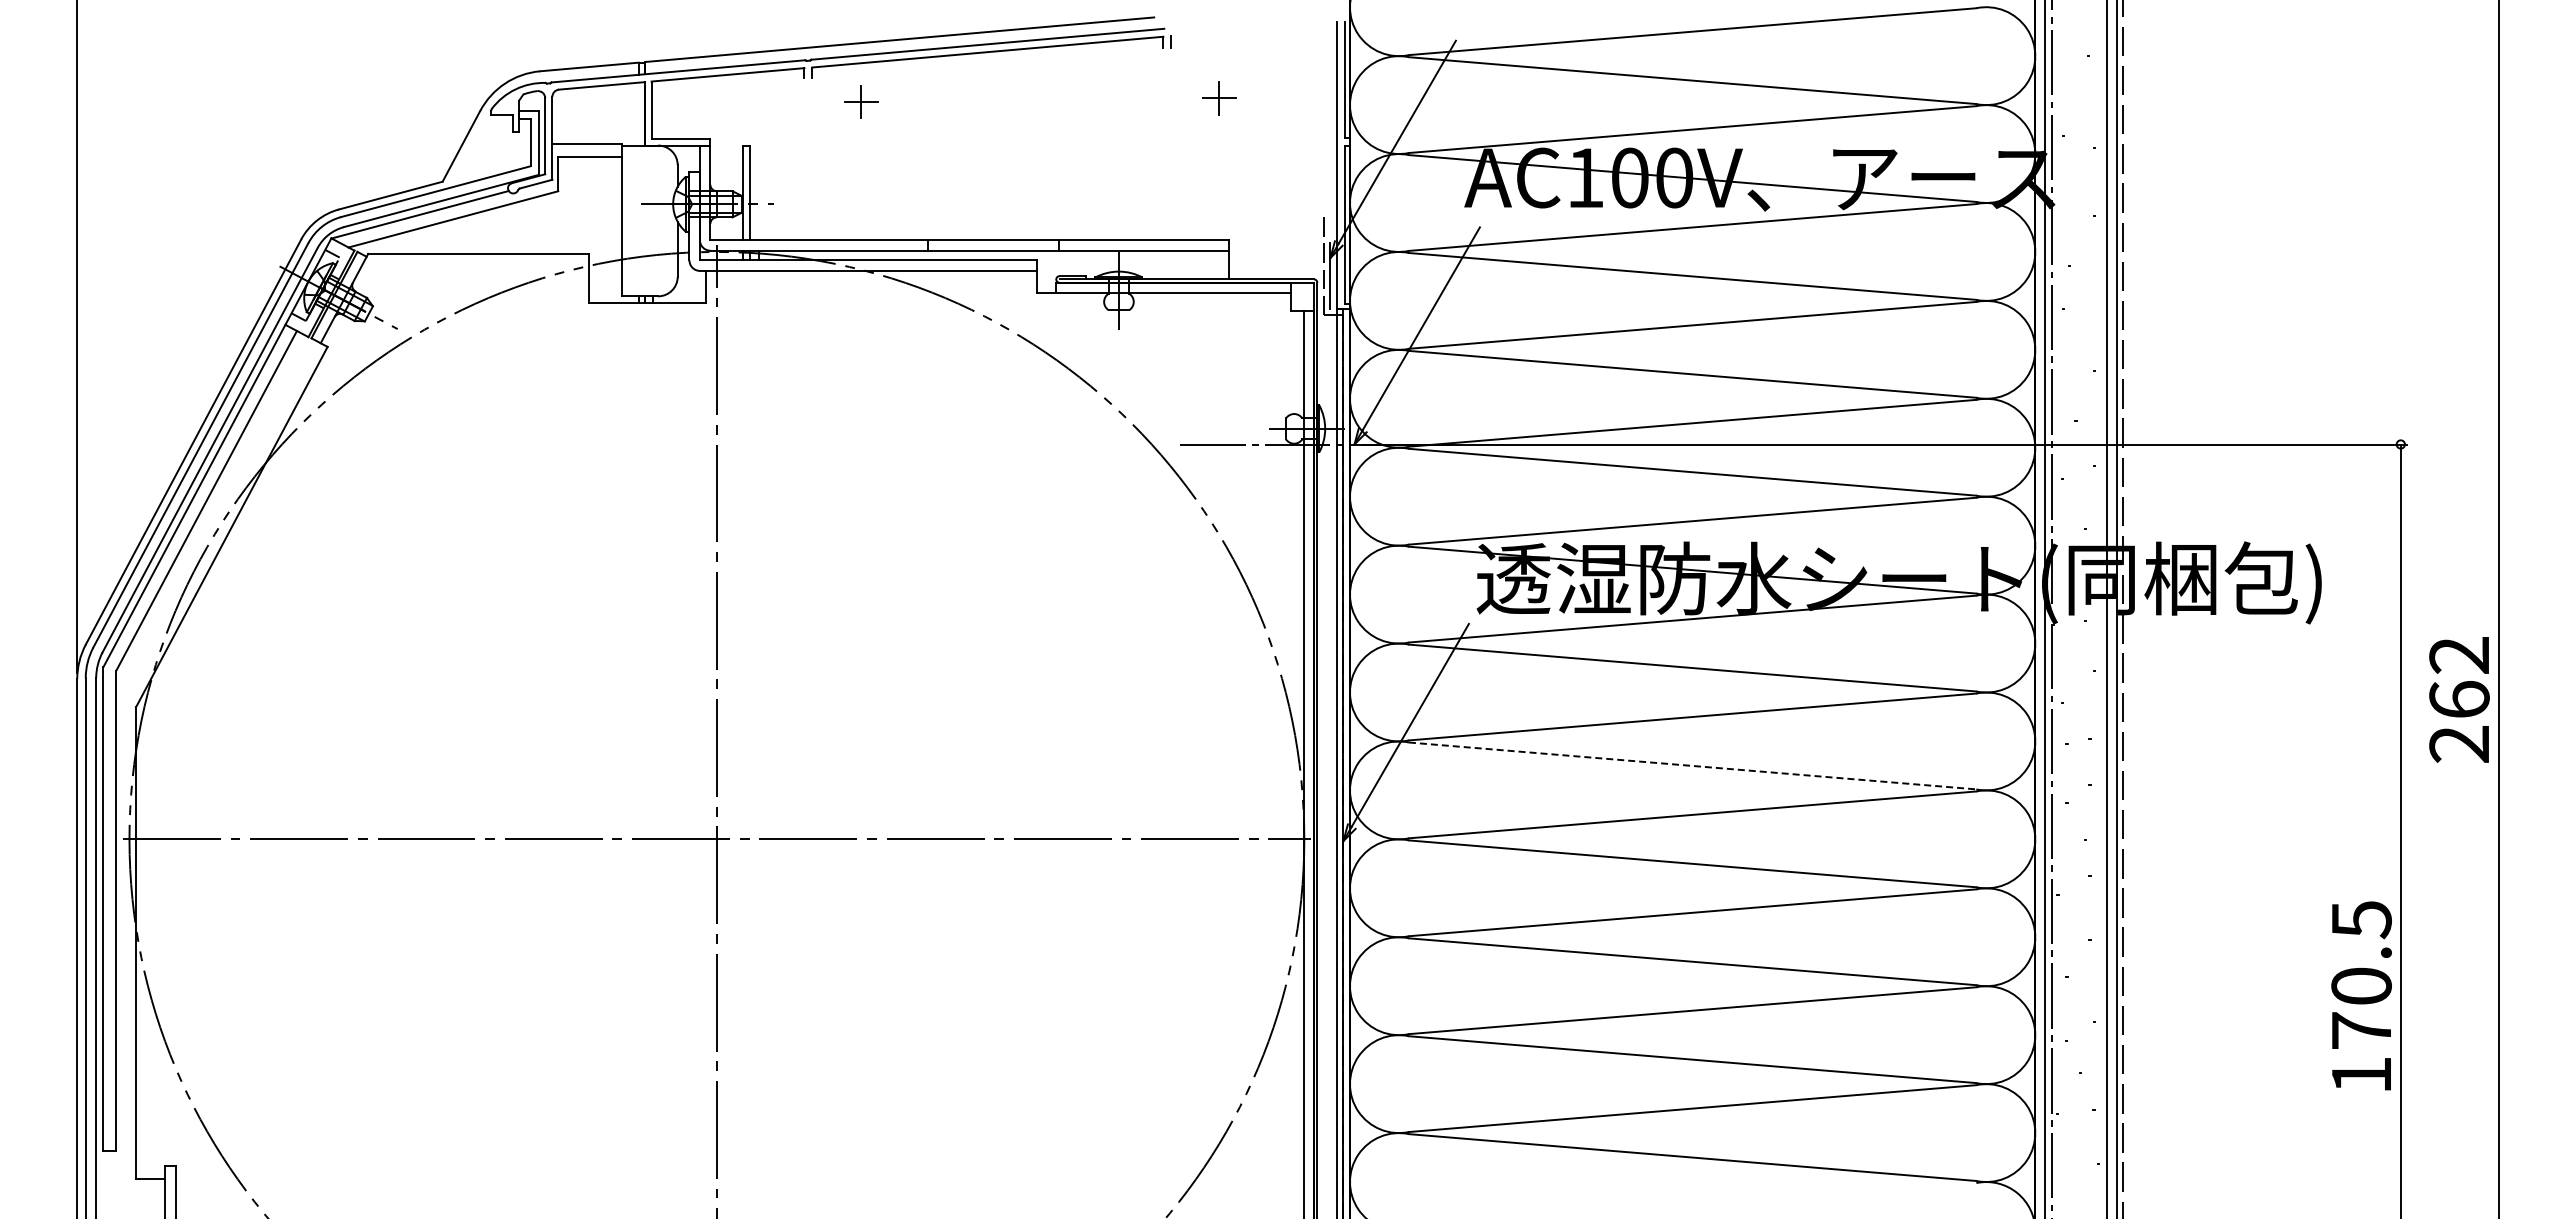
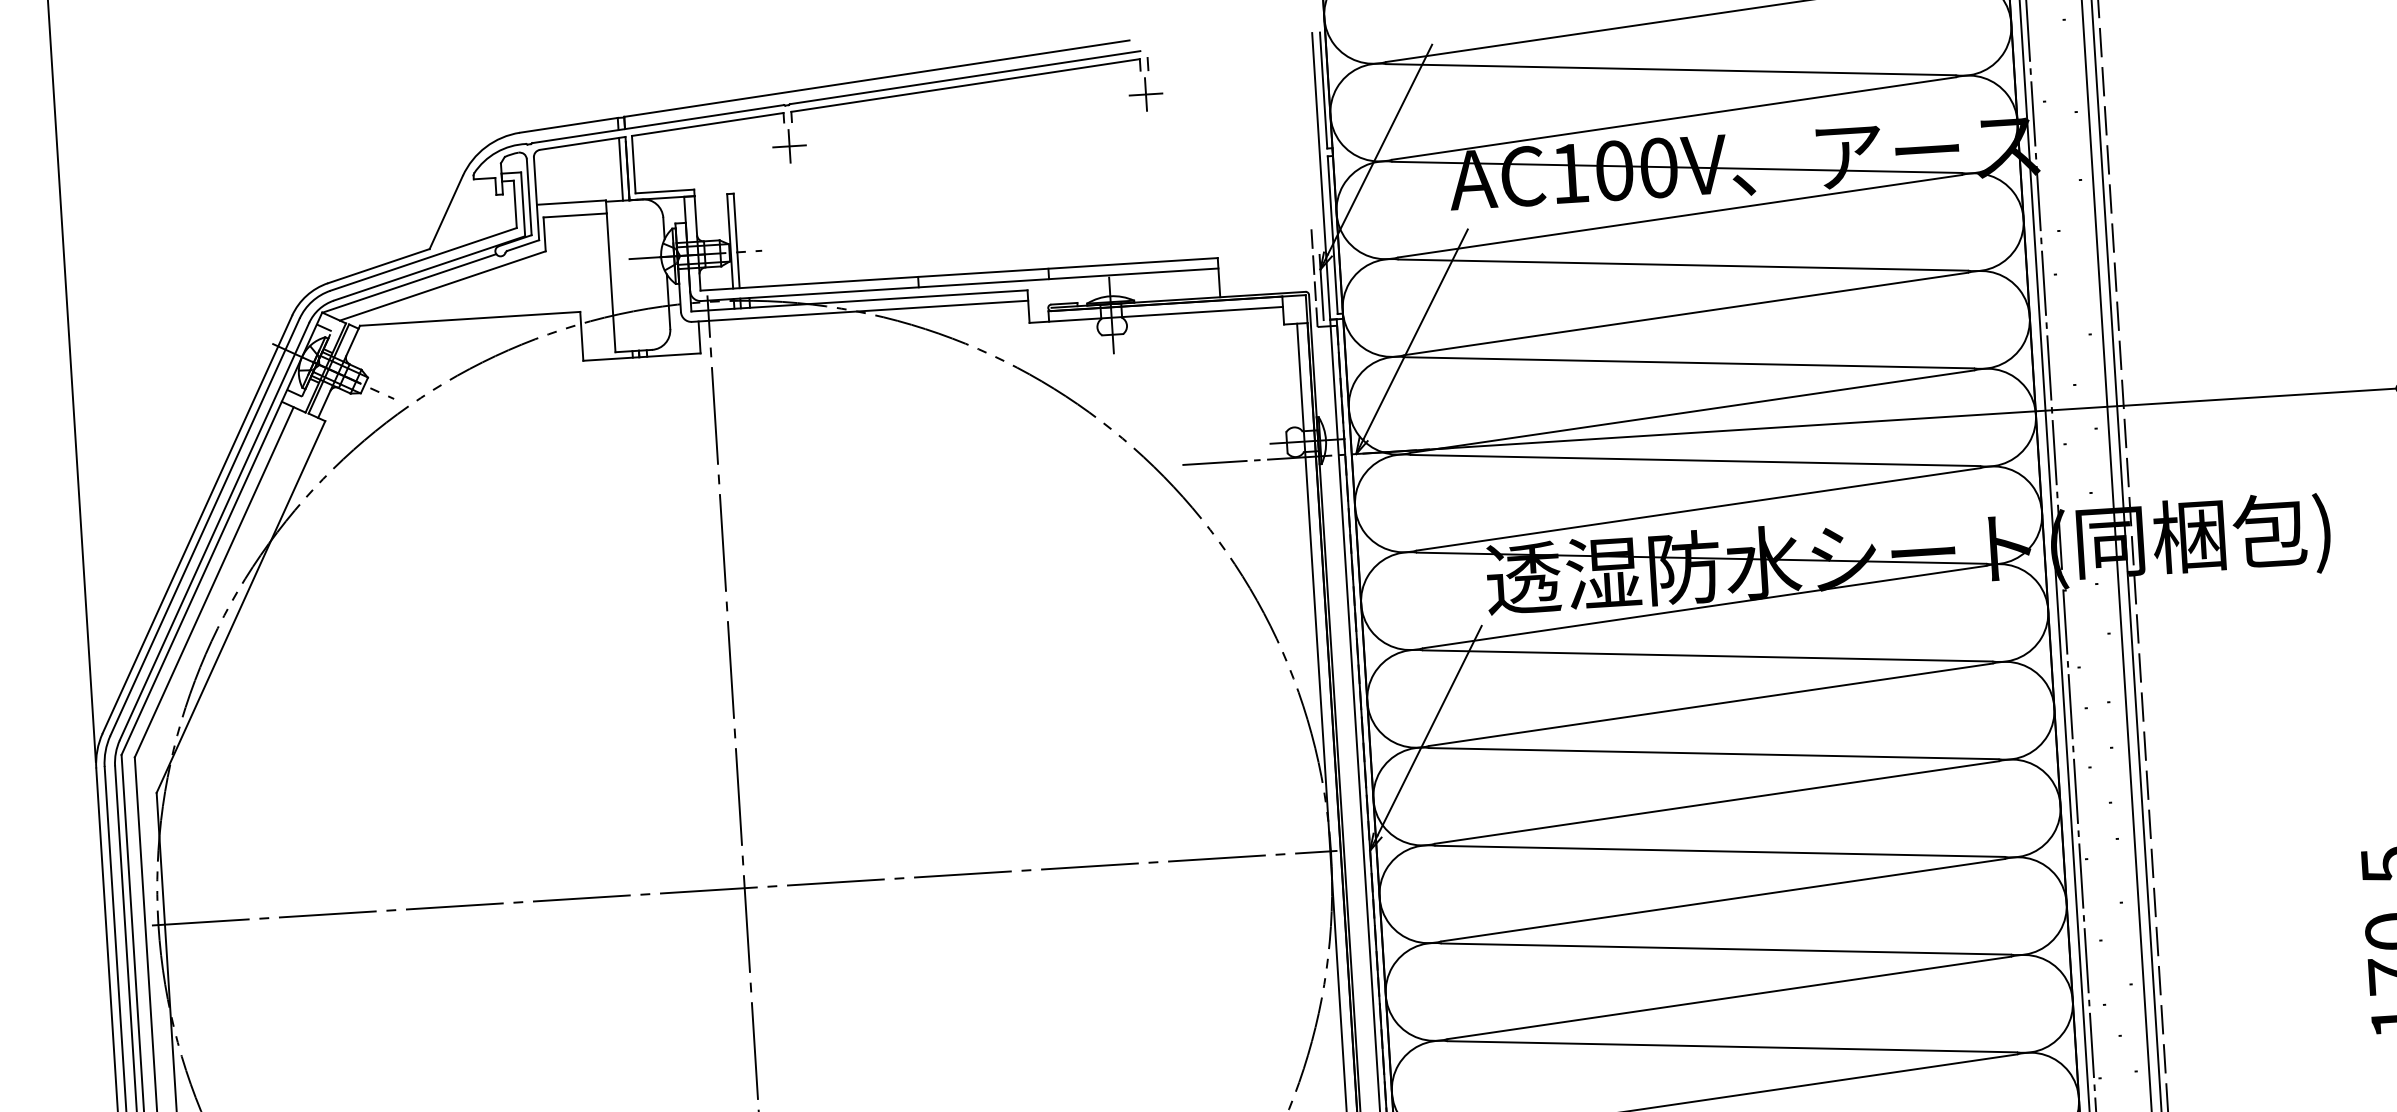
part: (1219, 98) -> (1146, 94), moved
part: (861, 101) -> (789, 146), moved
line: (638, 113) -> (620, 168), added
line: (1692, 765) -> (1713, 753), dashed -> solid

